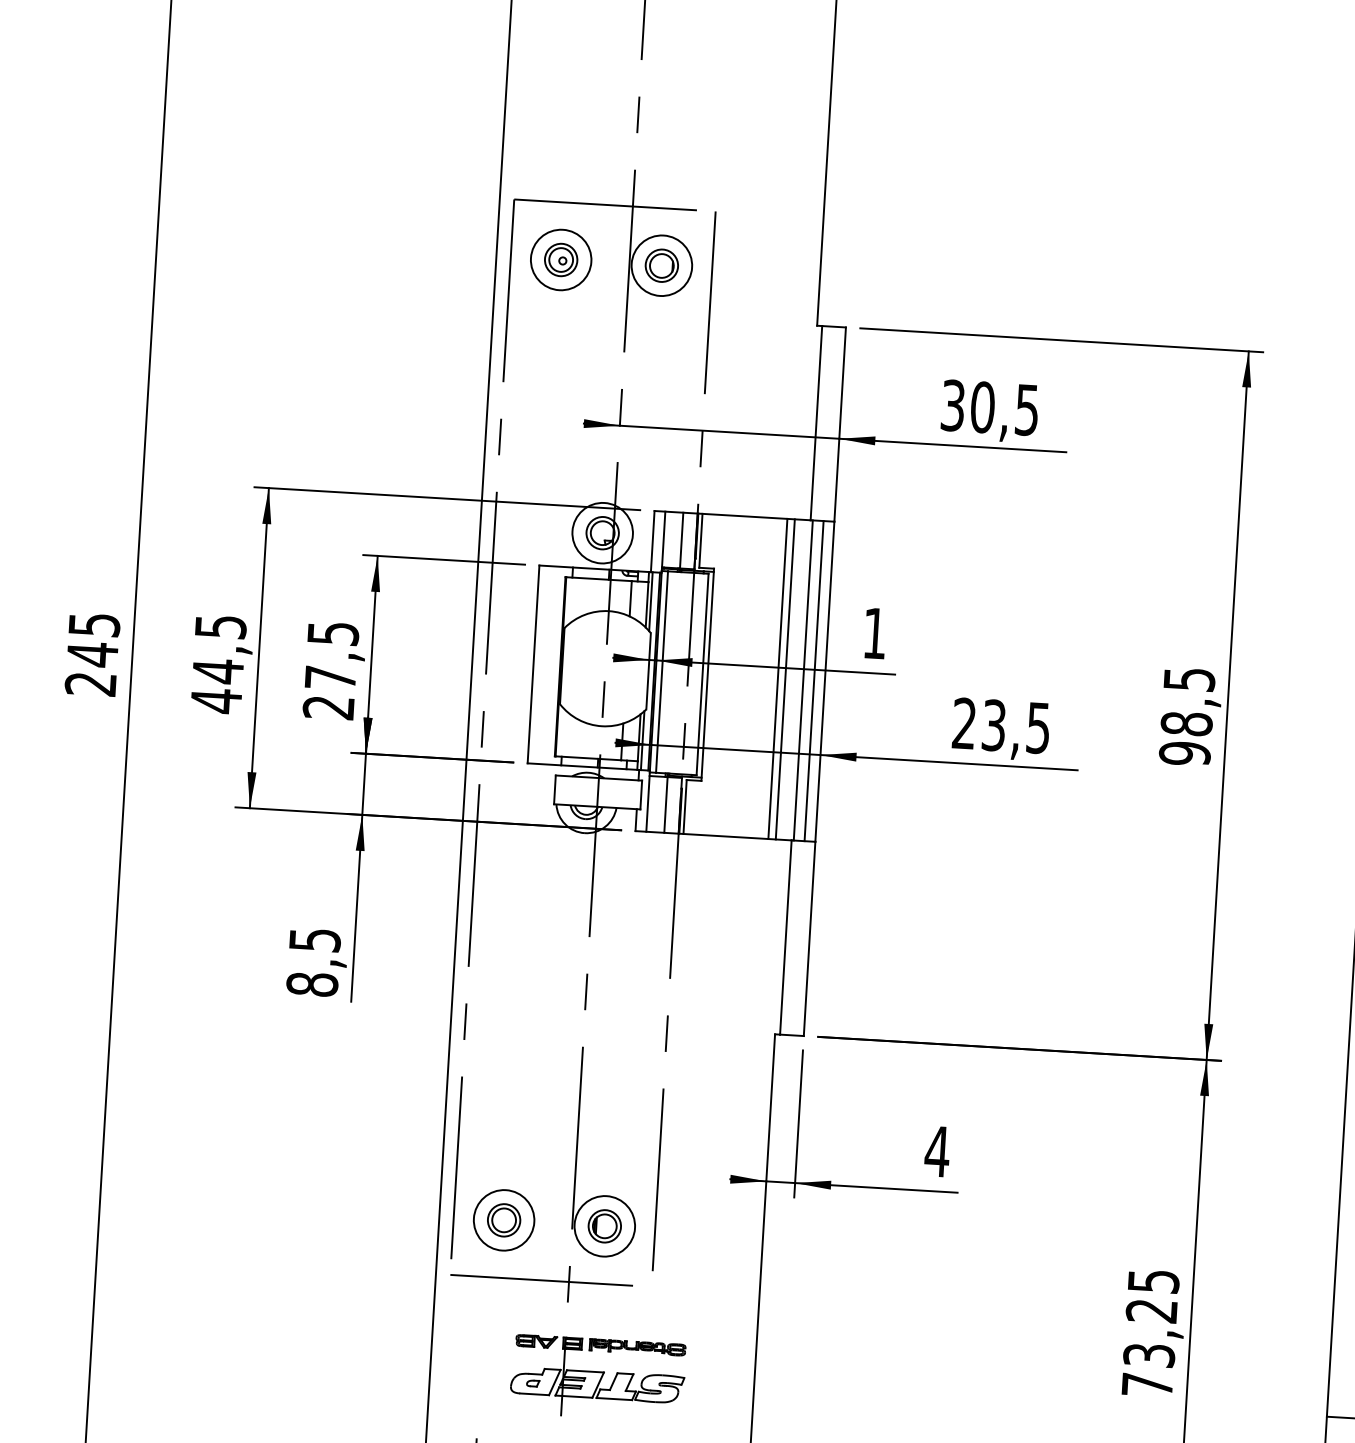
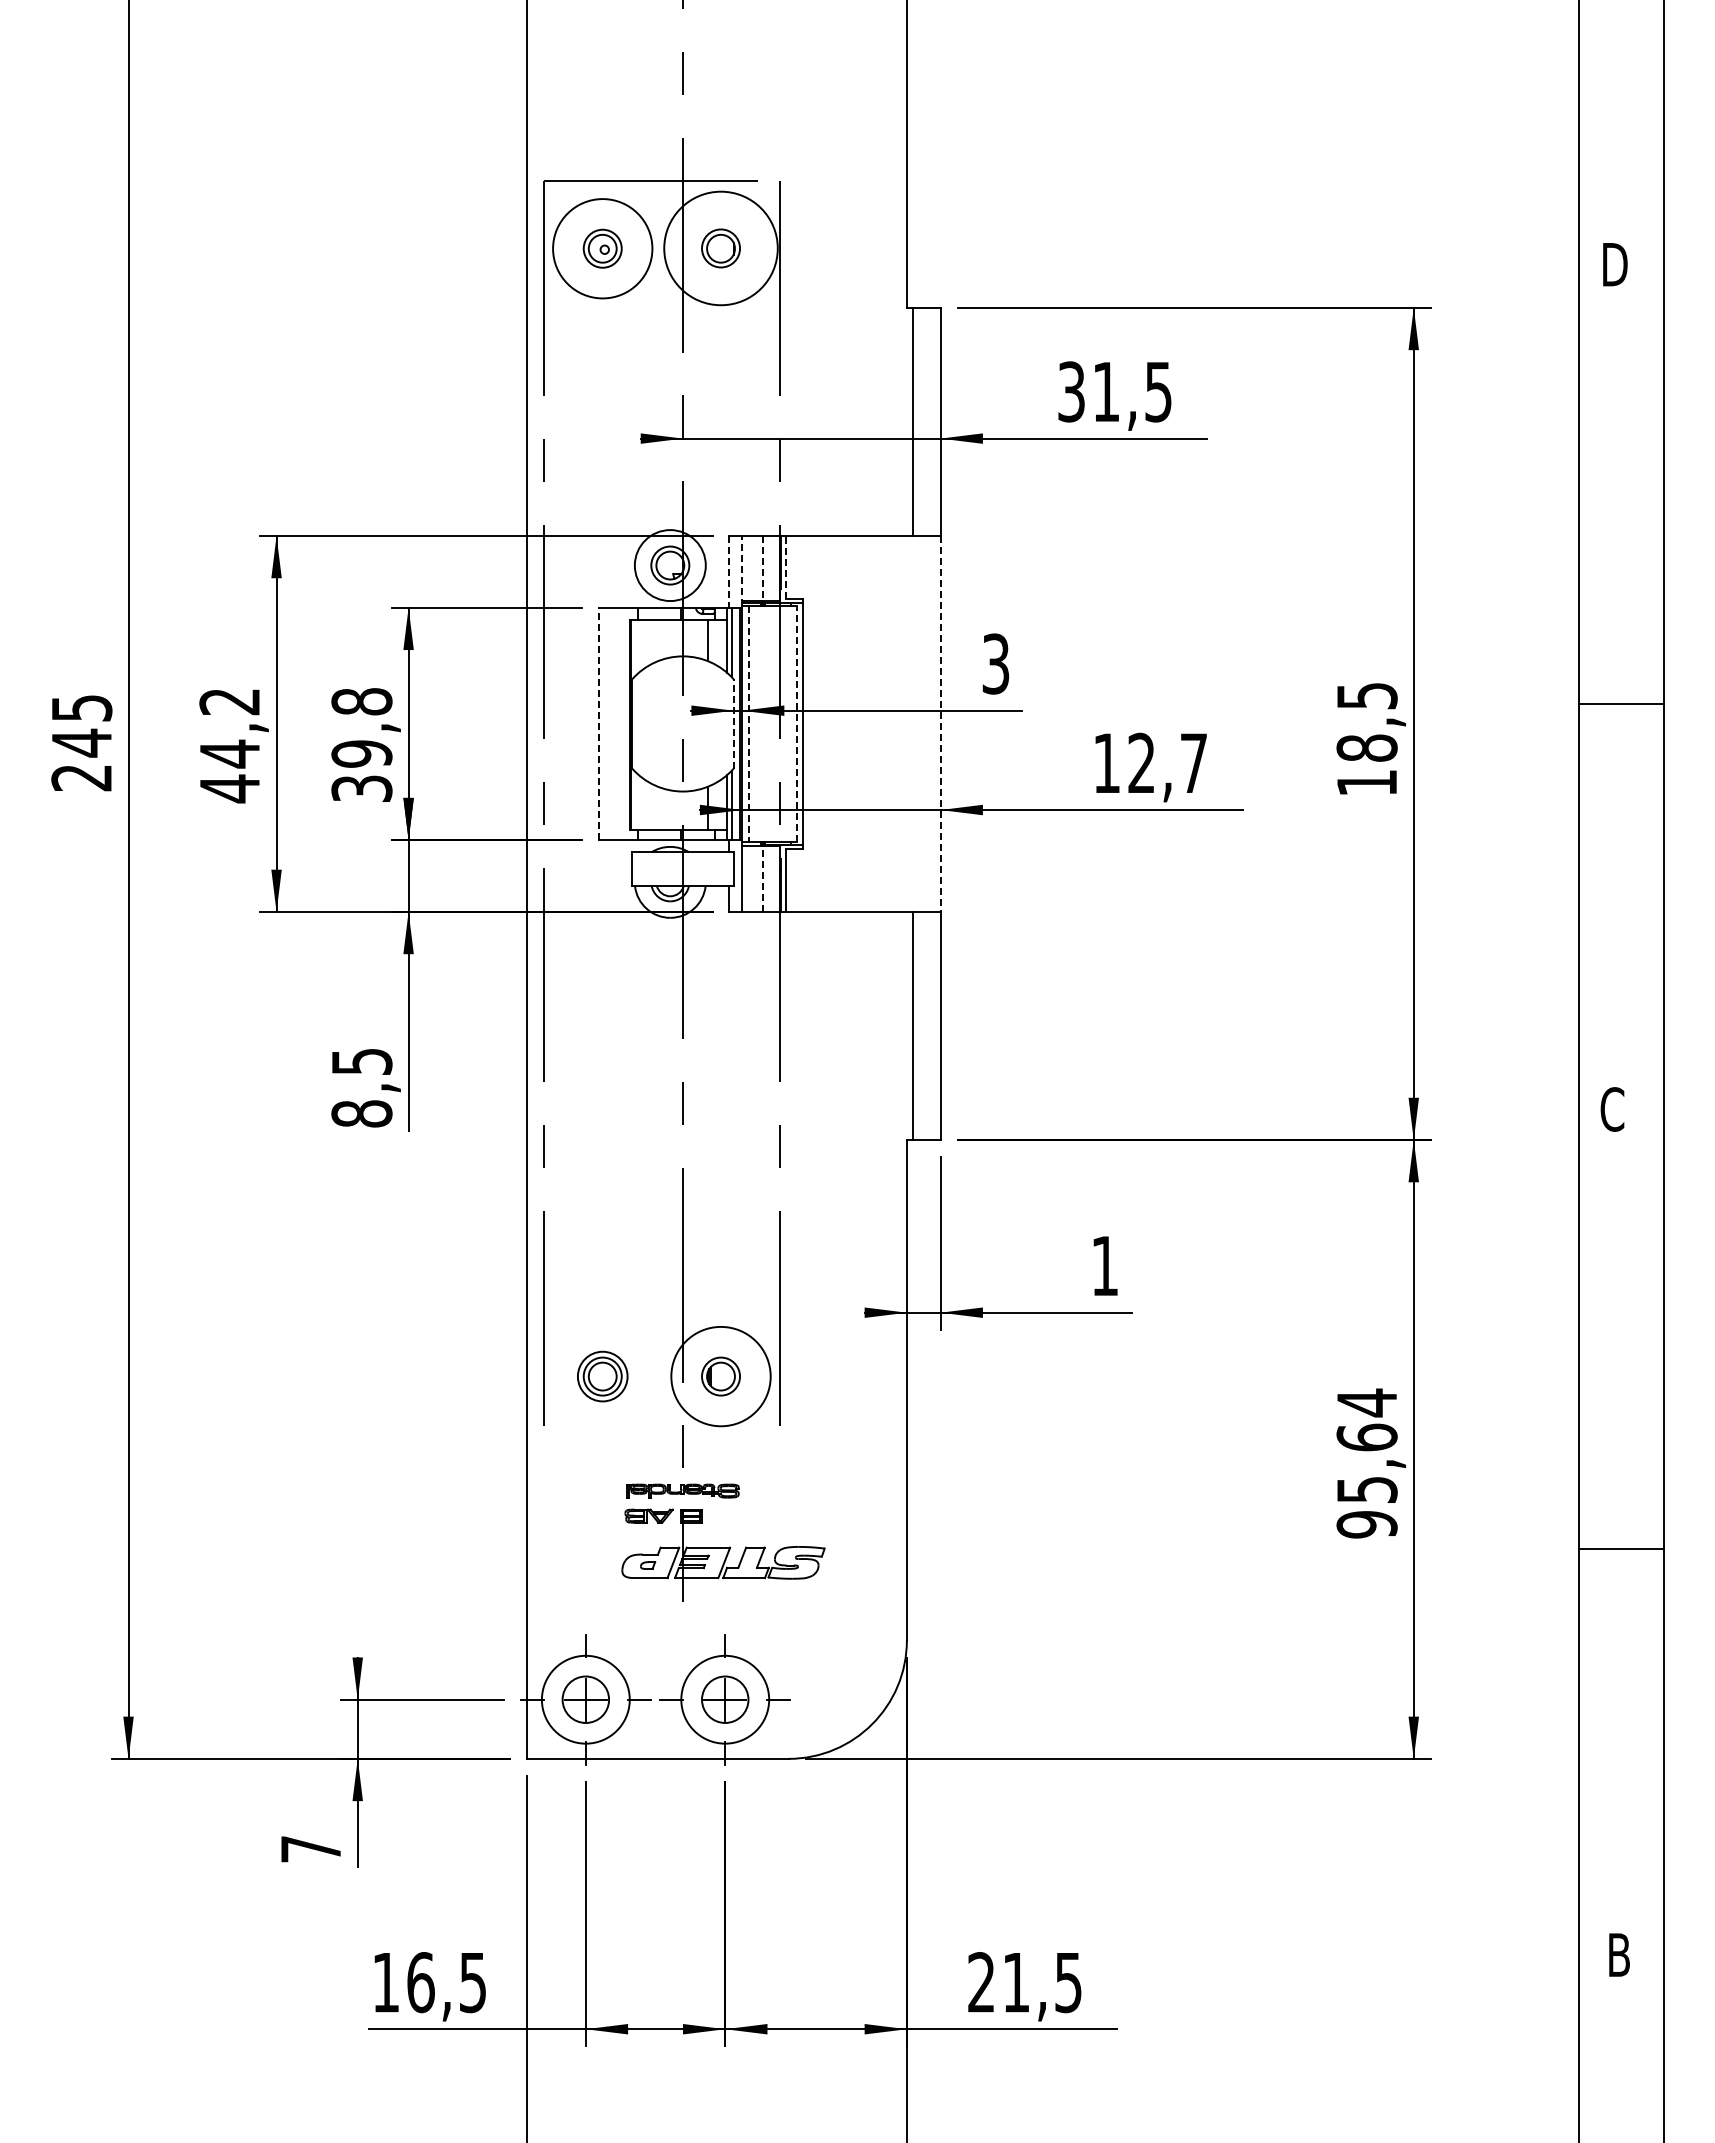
circle: (560, 259) -> (602, 248), size x1.4
circle: (661, 265) -> (720, 248), size x1.6
text: (982, 407) -> (1106, 391), 30,5 -> 31,5
line: (681, 540) -> (763, 568), solid -> dashed
line: (700, 540) -> (785, 567), solid -> dashed
line: (652, 541) -> (729, 571), solid -> dashed
line: (663, 541) -> (742, 570), solid -> dashed
text: (220, 627) -> (229, 702), 44,5 -> 44,2
text: (874, 633) -> (995, 663), 1 -> 3
line: (533, 664) -> (598, 723), solid -> dashed
text: (330, 670) -> (361, 745), 27,5 -> 39,8
line: (648, 670) -> (733, 723), solid -> dashed
line: (662, 672) -> (749, 724), solid -> dashed
line: (702, 674) -> (797, 723), solid -> dashed
line: (777, 678) -> (885, 723), removed
line: (785, 679) -> (894, 723), removed
line: (803, 680) -> (915, 723), removed
line: (814, 680) -> (928, 723), removed
line: (824, 681) -> (940, 723), solid -> dashed
text: (1000, 725) -> (1149, 762), 23,5 -> 12,7
text: (1184, 753) -> (1366, 782), 98,5 -> 18,5
line: (666, 805) -> (763, 879), solid -> dashed
text: (936, 1151) -> (1104, 1265), 4 -> 1
circle: (503, 1220) -> (602, 1376), size x0.7
circle: (604, 1226) -> (720, 1376), size x1.4
line: (550, 1281) -> (661, 1444), removed
text: (1150, 1333) -> (1366, 1463), 73,25 -> 95,64
part: (637, 1346) -> (682, 1490), moved

